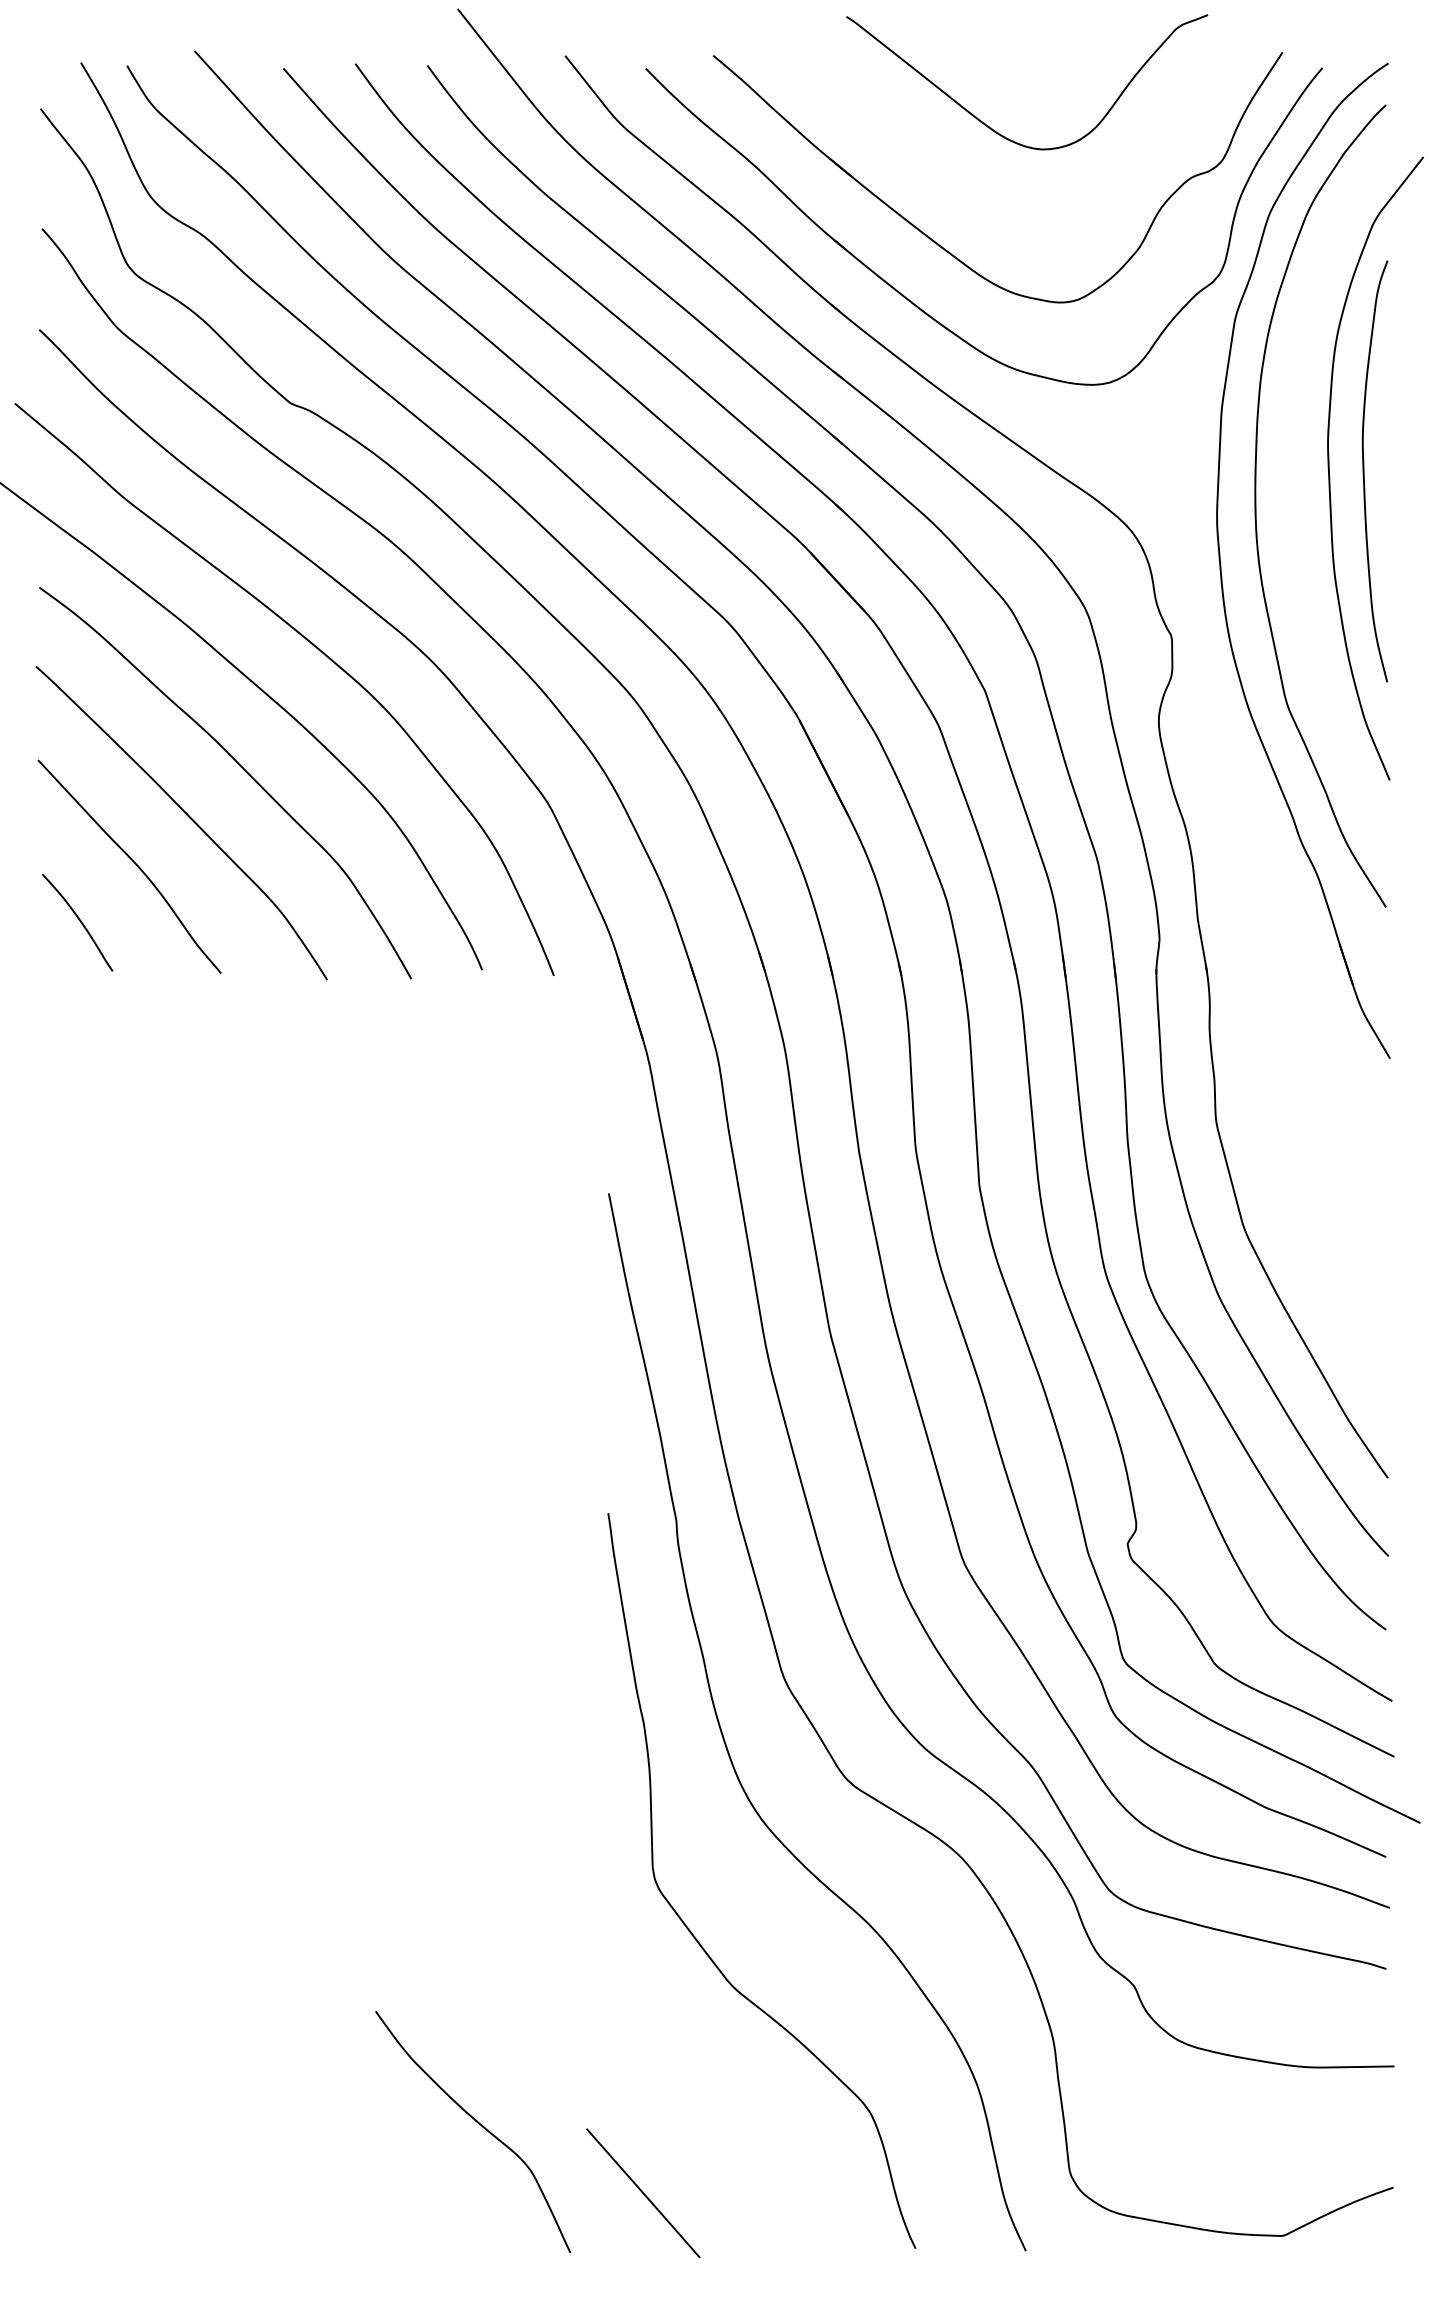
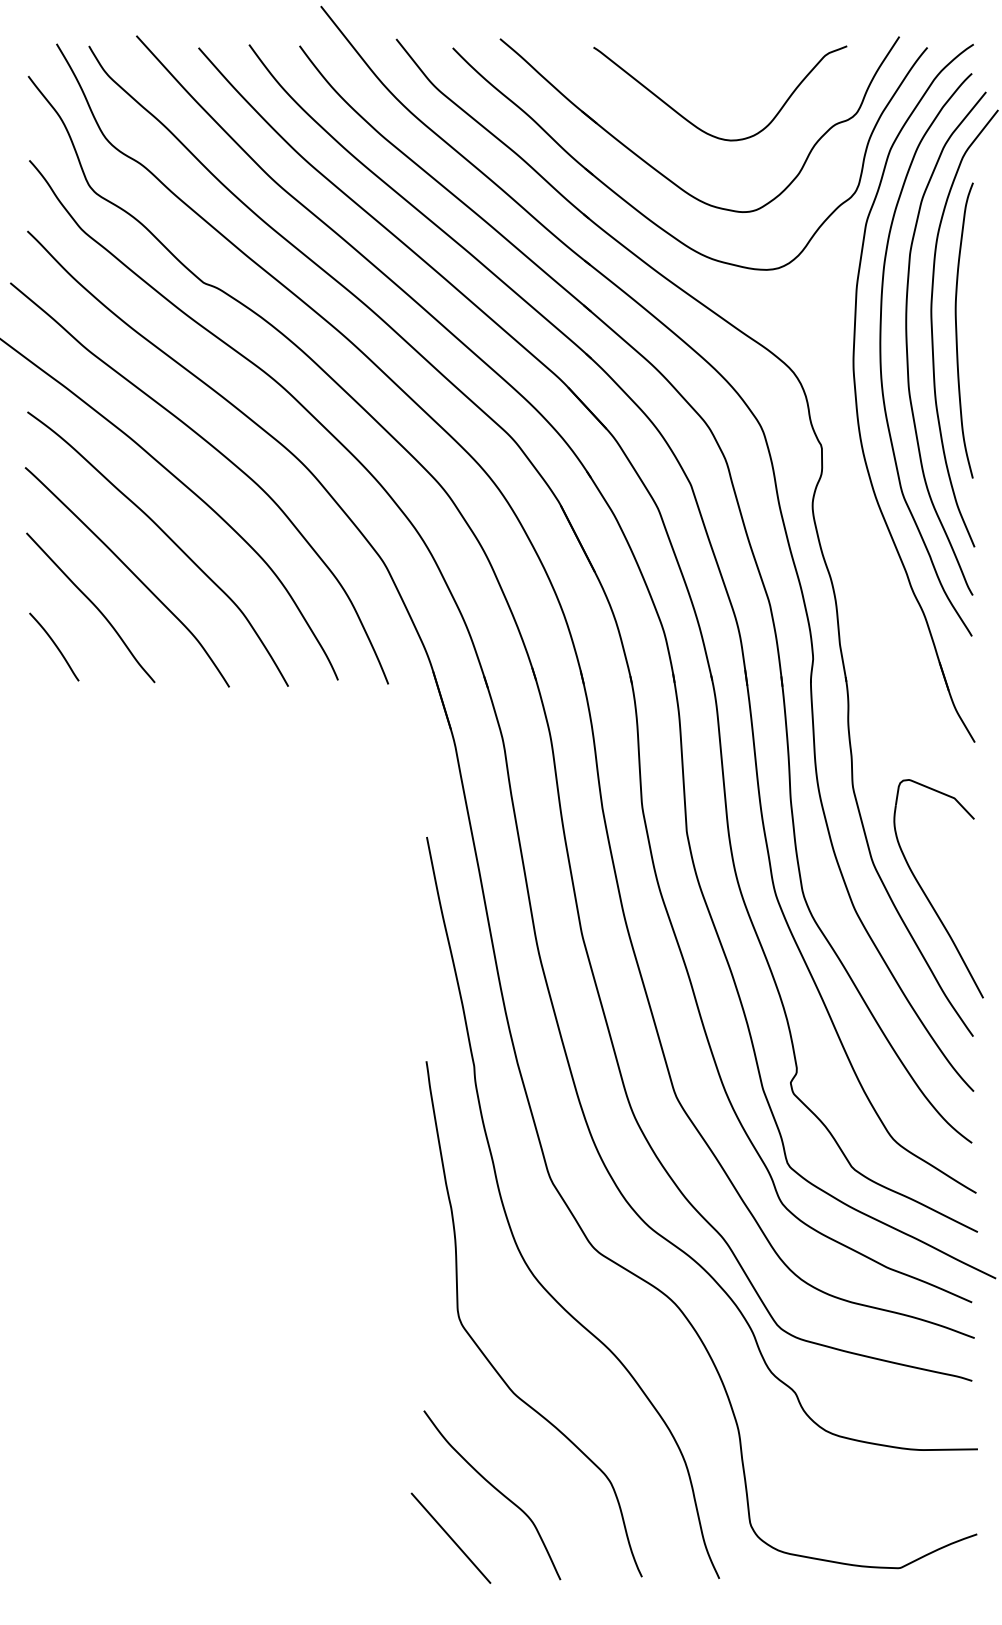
curve: (995, 130) -> (698, 127), moved
curve: (1294, 496) -> (907, 348), added
part: (1320, 1275) -> (926, 894), added
curve: (478, 2124) -> (496, 1490), moved

